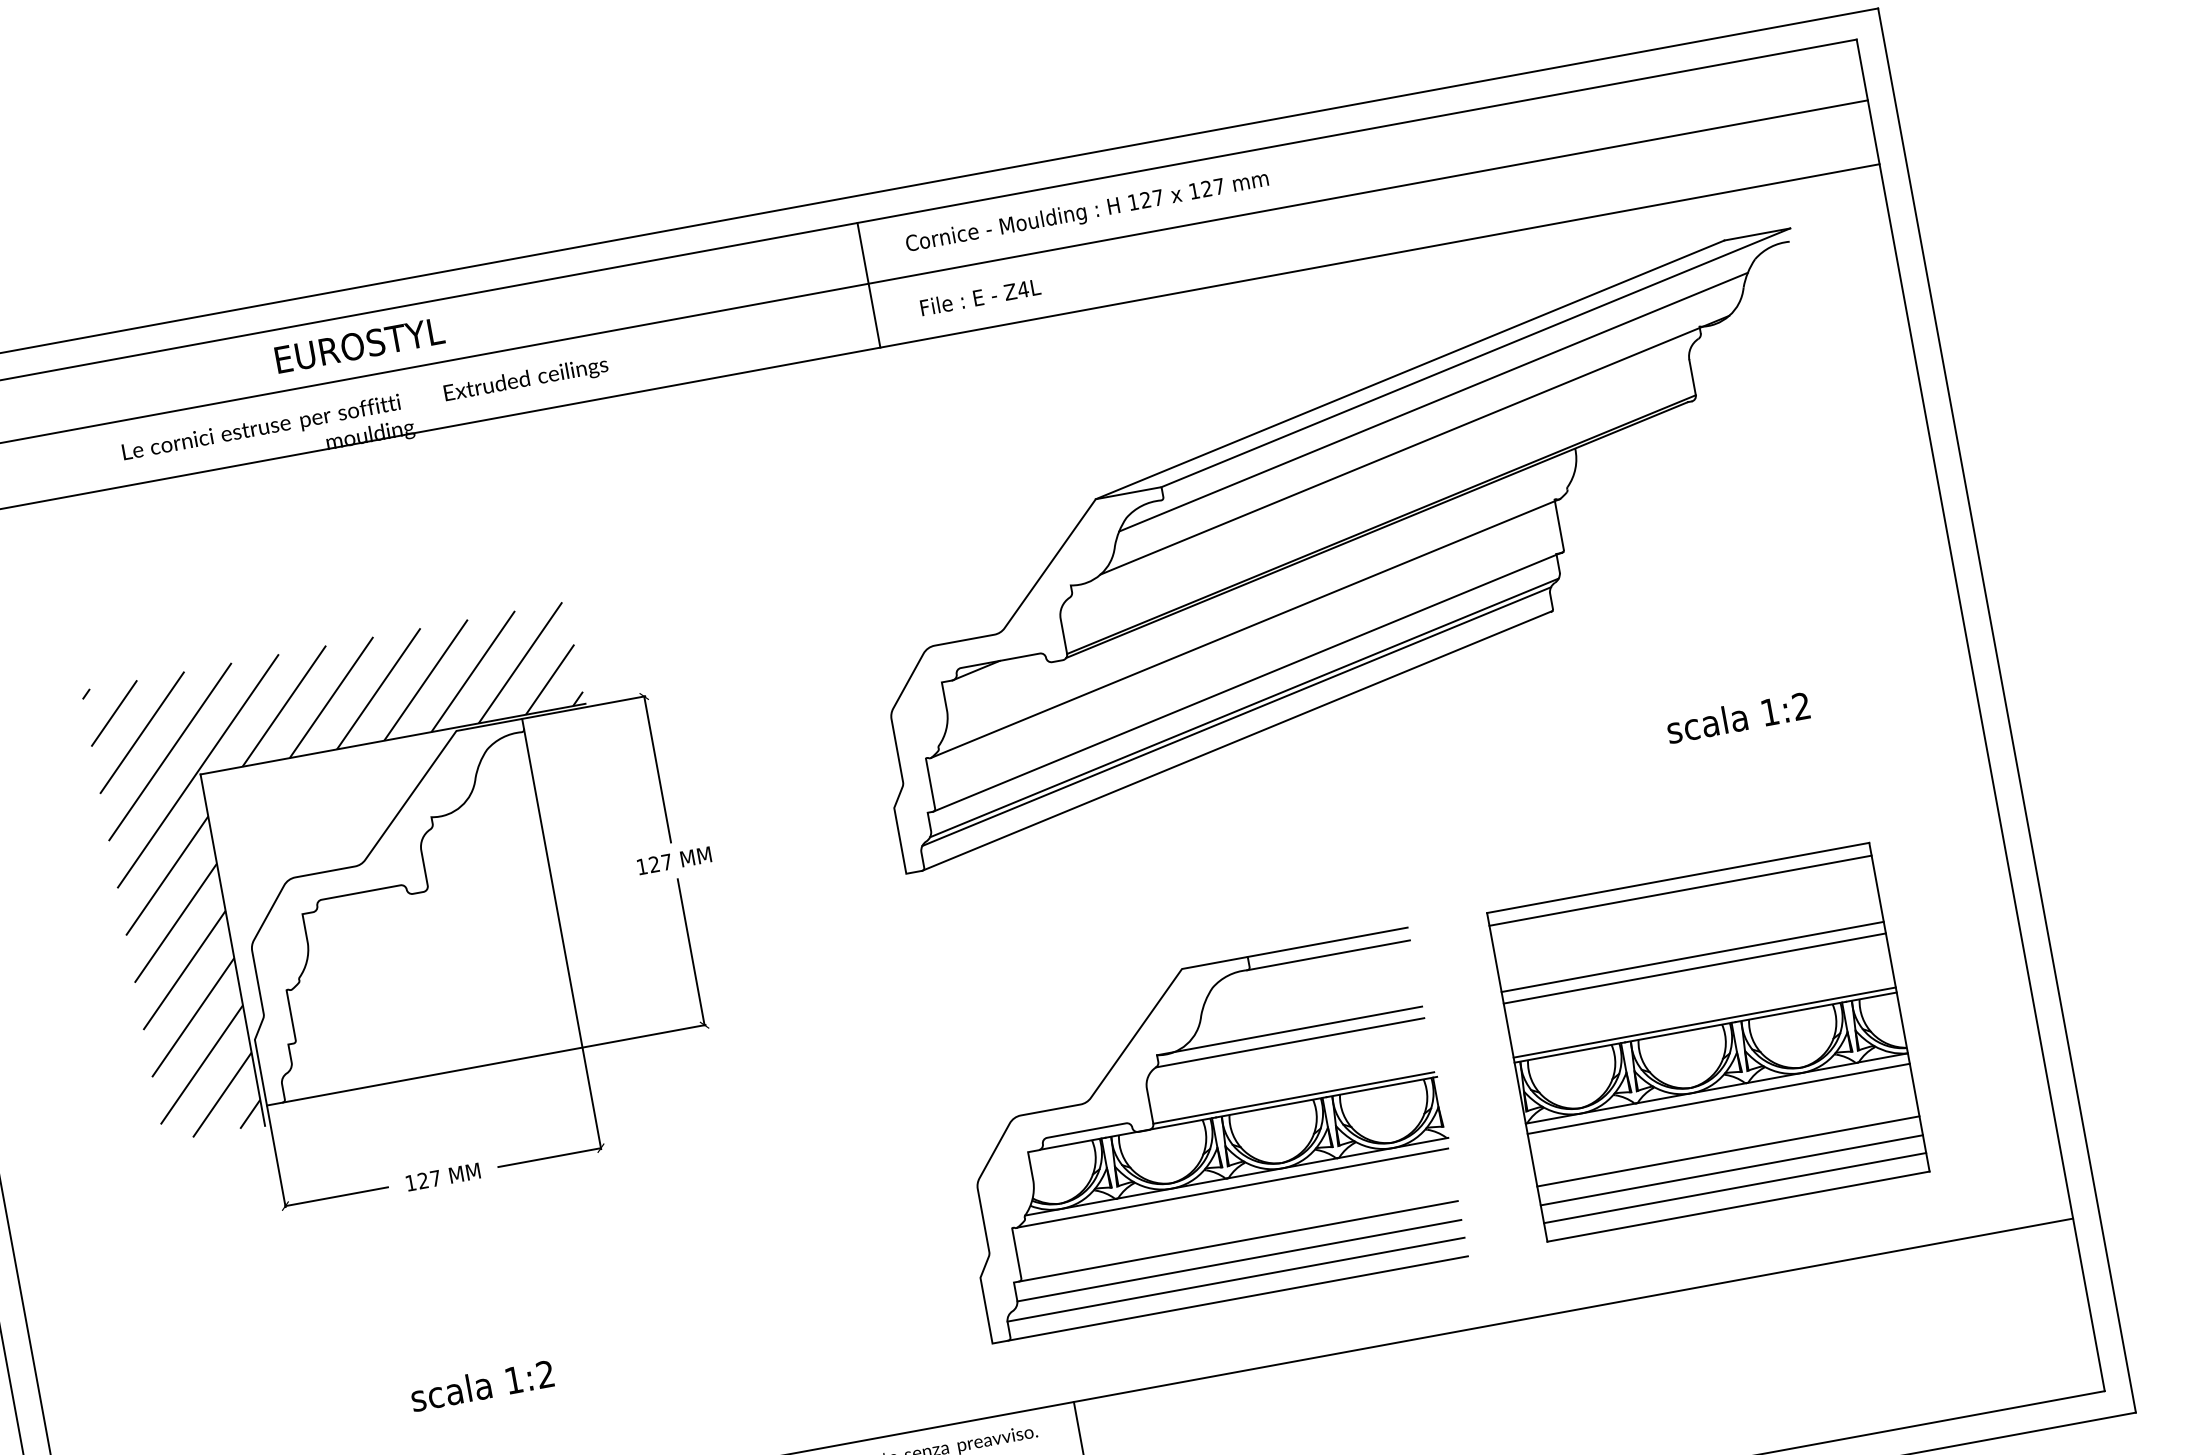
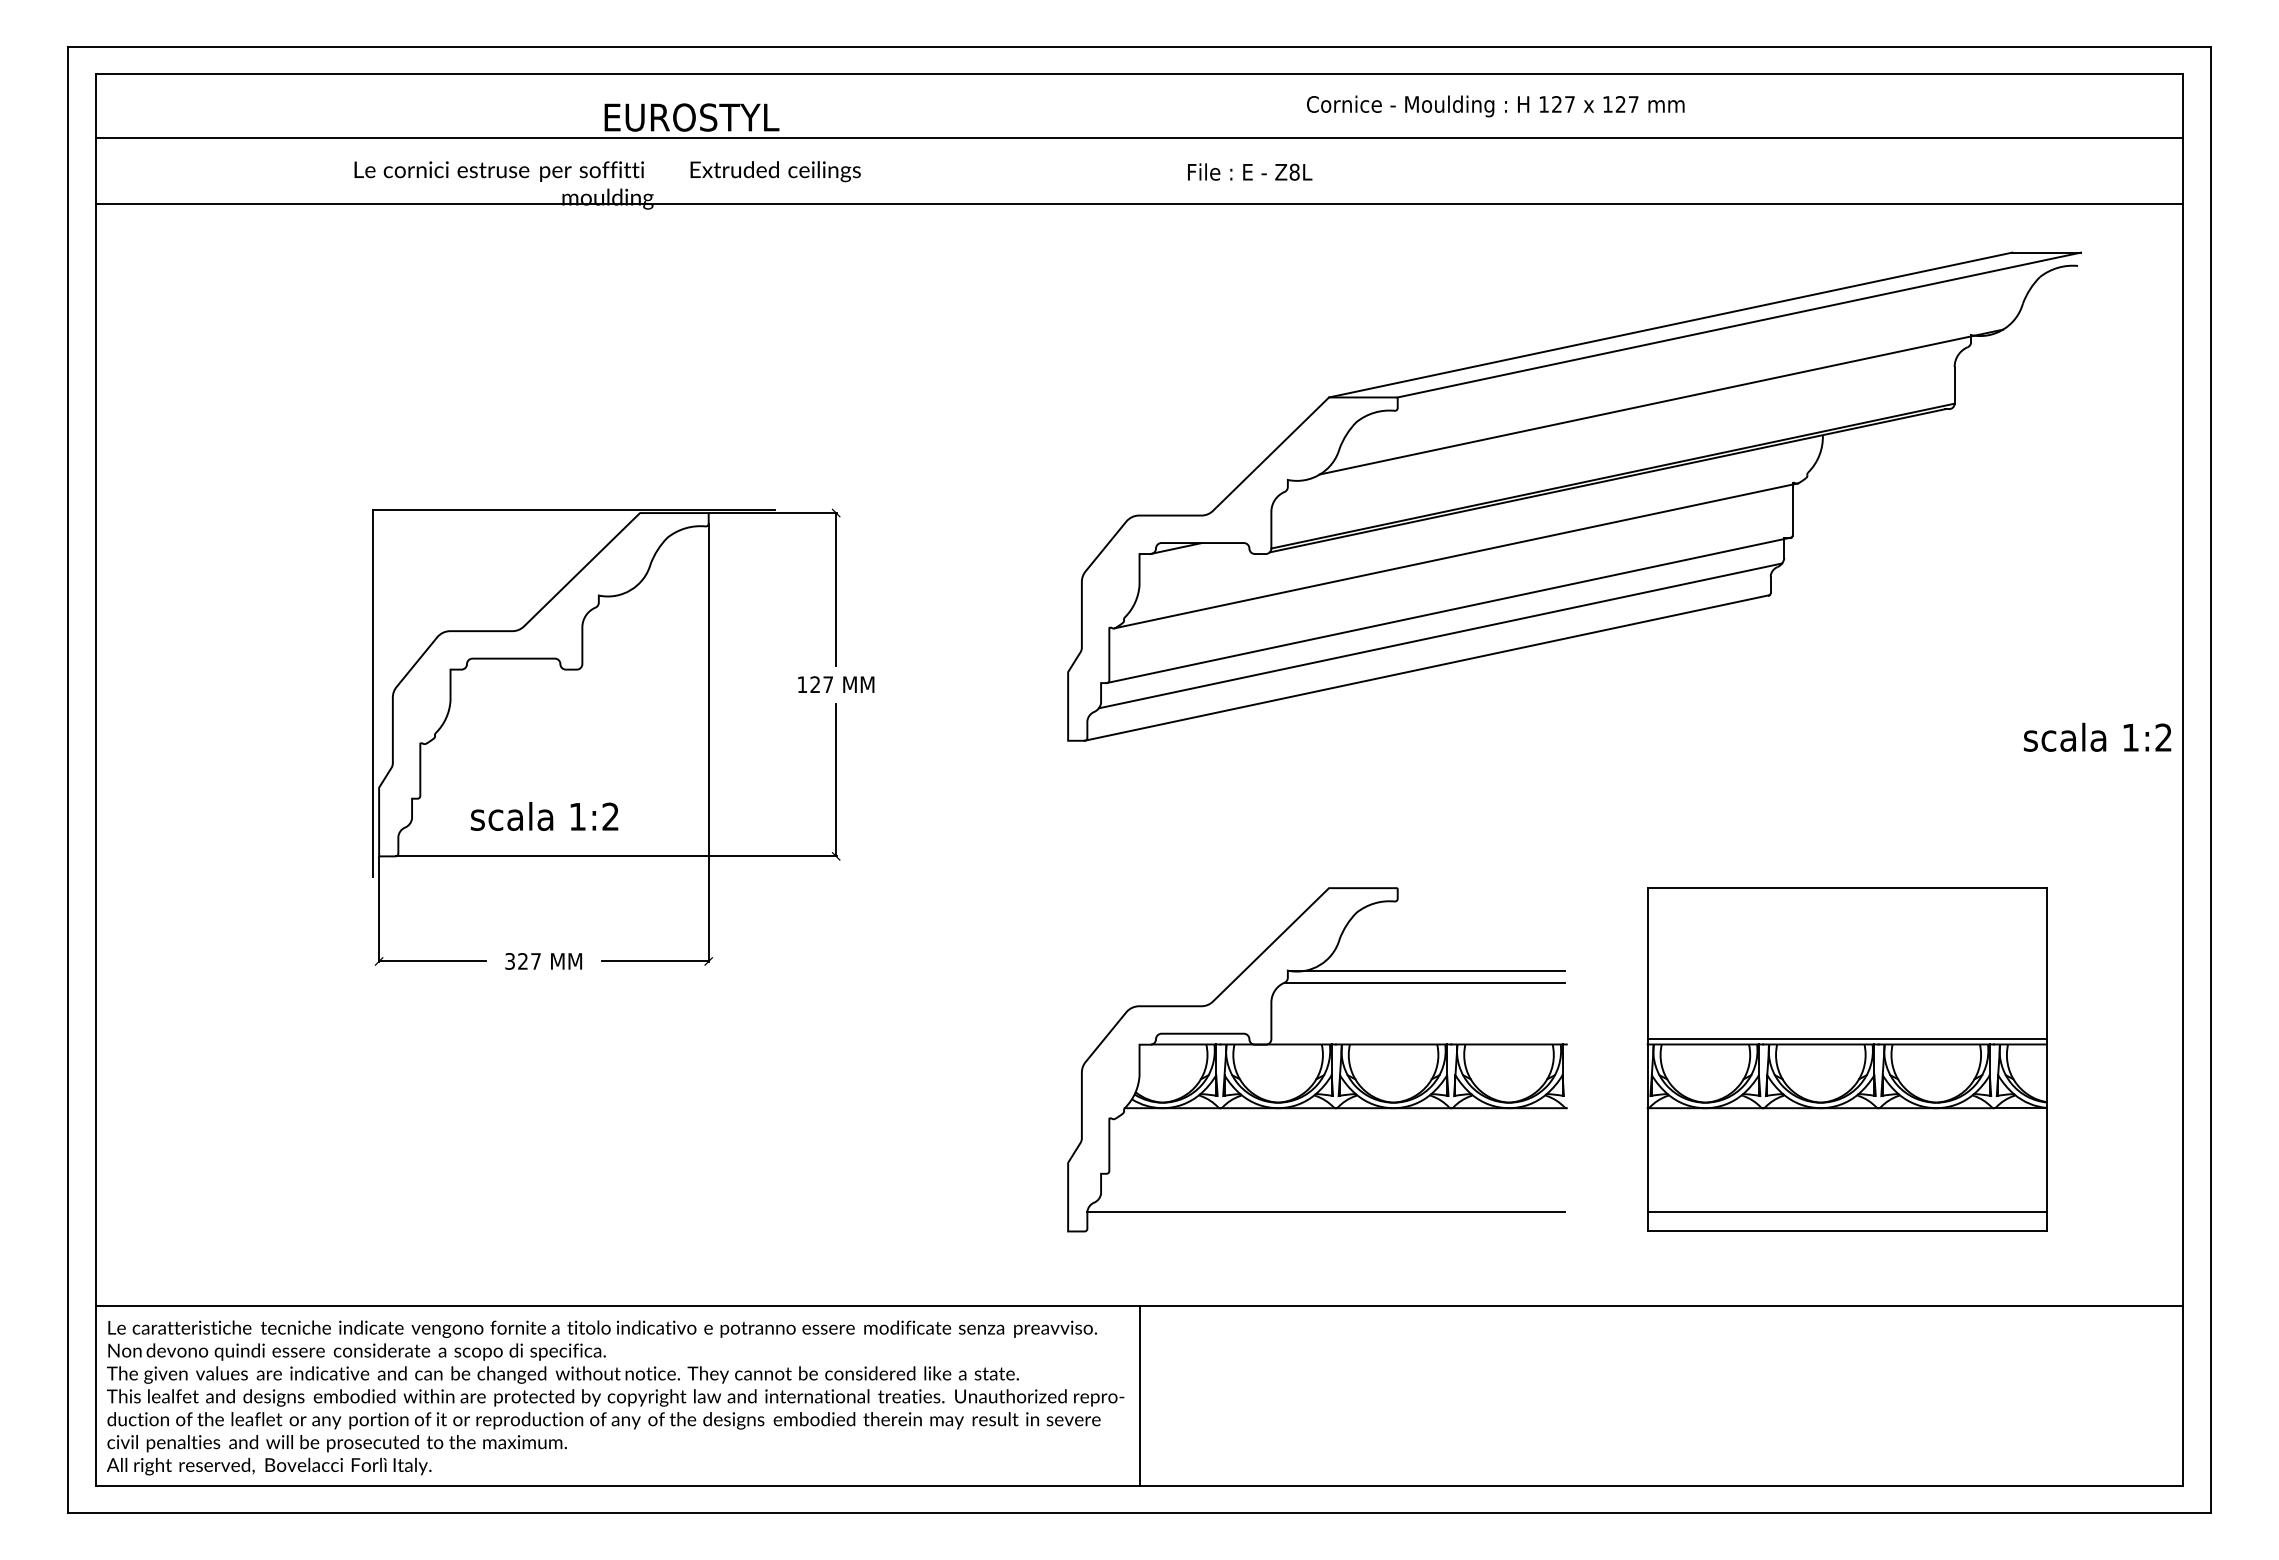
text: (1087, 212) -> (1495, 106), moved
line: (868, 285) -> (1139, 139), removed
text: (1023, 288) -> (1294, 171), Z4L -> Z8L
text: (359, 345) -> (691, 117), moved
line: (1432, 401) -> (1687, 361), removed
line: (1235, 716) -> (1430, 642), removed
text: (1737, 716) -> (2097, 736), moved
hatch: (364, 871) -> (521, 638), removed
line: (1679, 890) -> (1846, 901), removed
line: (1327, 942) -> (1480, 888), removed
line: (1328, 955) -> (1479, 901), removed
line: (1691, 956) -> (1846, 970), removed
line: (1694, 968) -> (1846, 982), removed
line: (1293, 1098) -> (1417, 1039), removed
line: (1717, 1098) -> (1846, 1118), removed
line: (1727, 1151) -> (1846, 1173), removed
line: (1731, 1170) -> (1846, 1193), removed
text: (410, 1183) -> (509, 961), 127 -> 327
line: (1232, 1187) -> (1339, 1118), removed
line: (1238, 1241) -> (1335, 1173), removed
line: (1238, 1260) -> (1332, 1193), removed
line: (1237, 1298) -> (1324, 1231), removed
text: (482, 1385) -> (544, 816), moved

